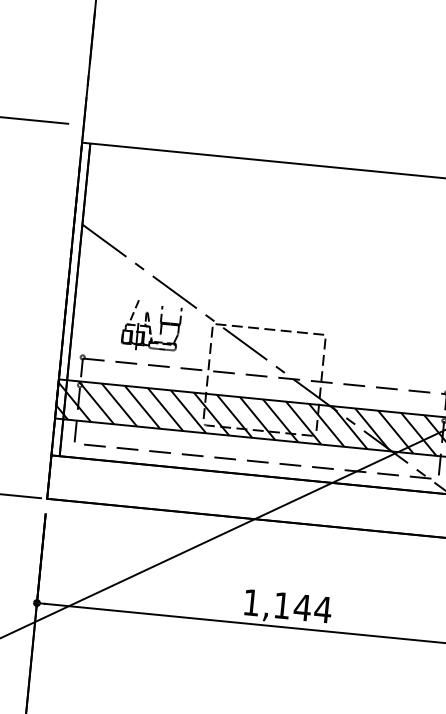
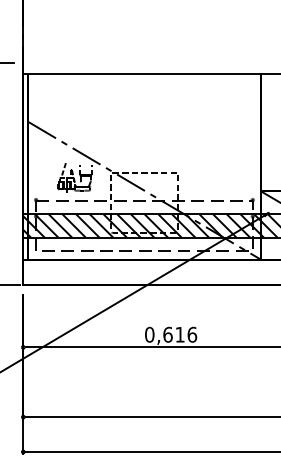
text: (288, 605) -> (171, 334), 1,144 -> 0,616

